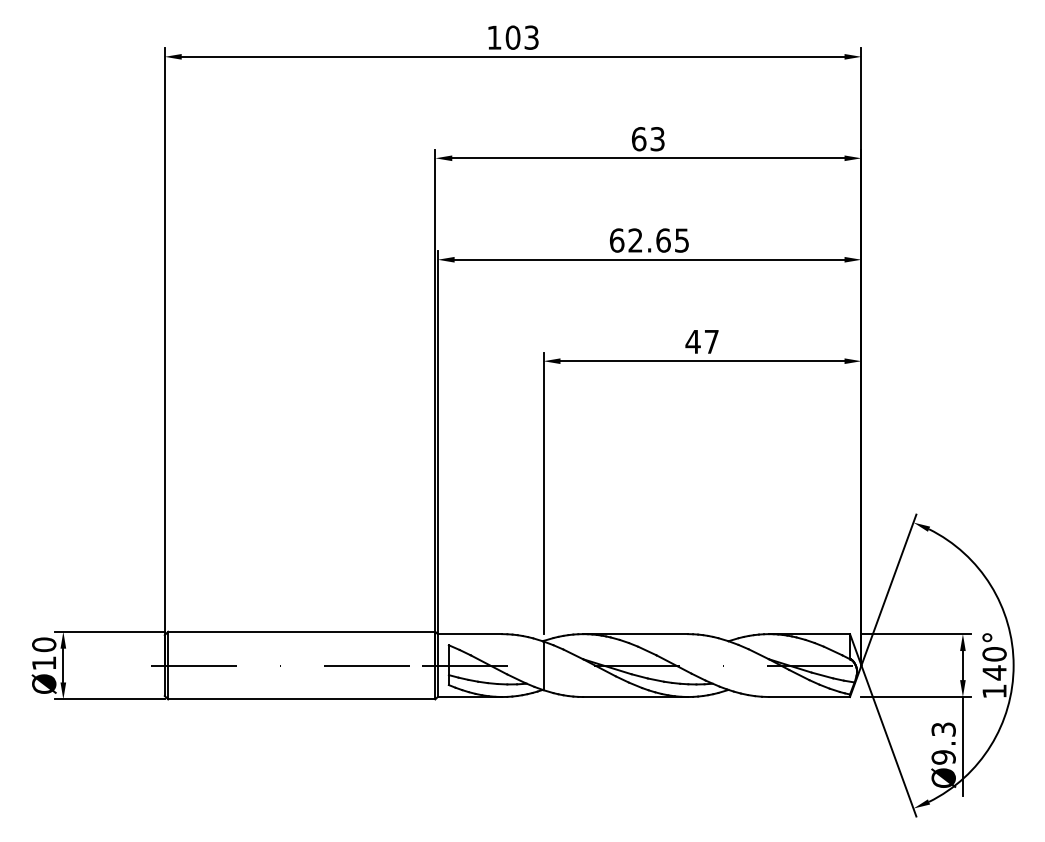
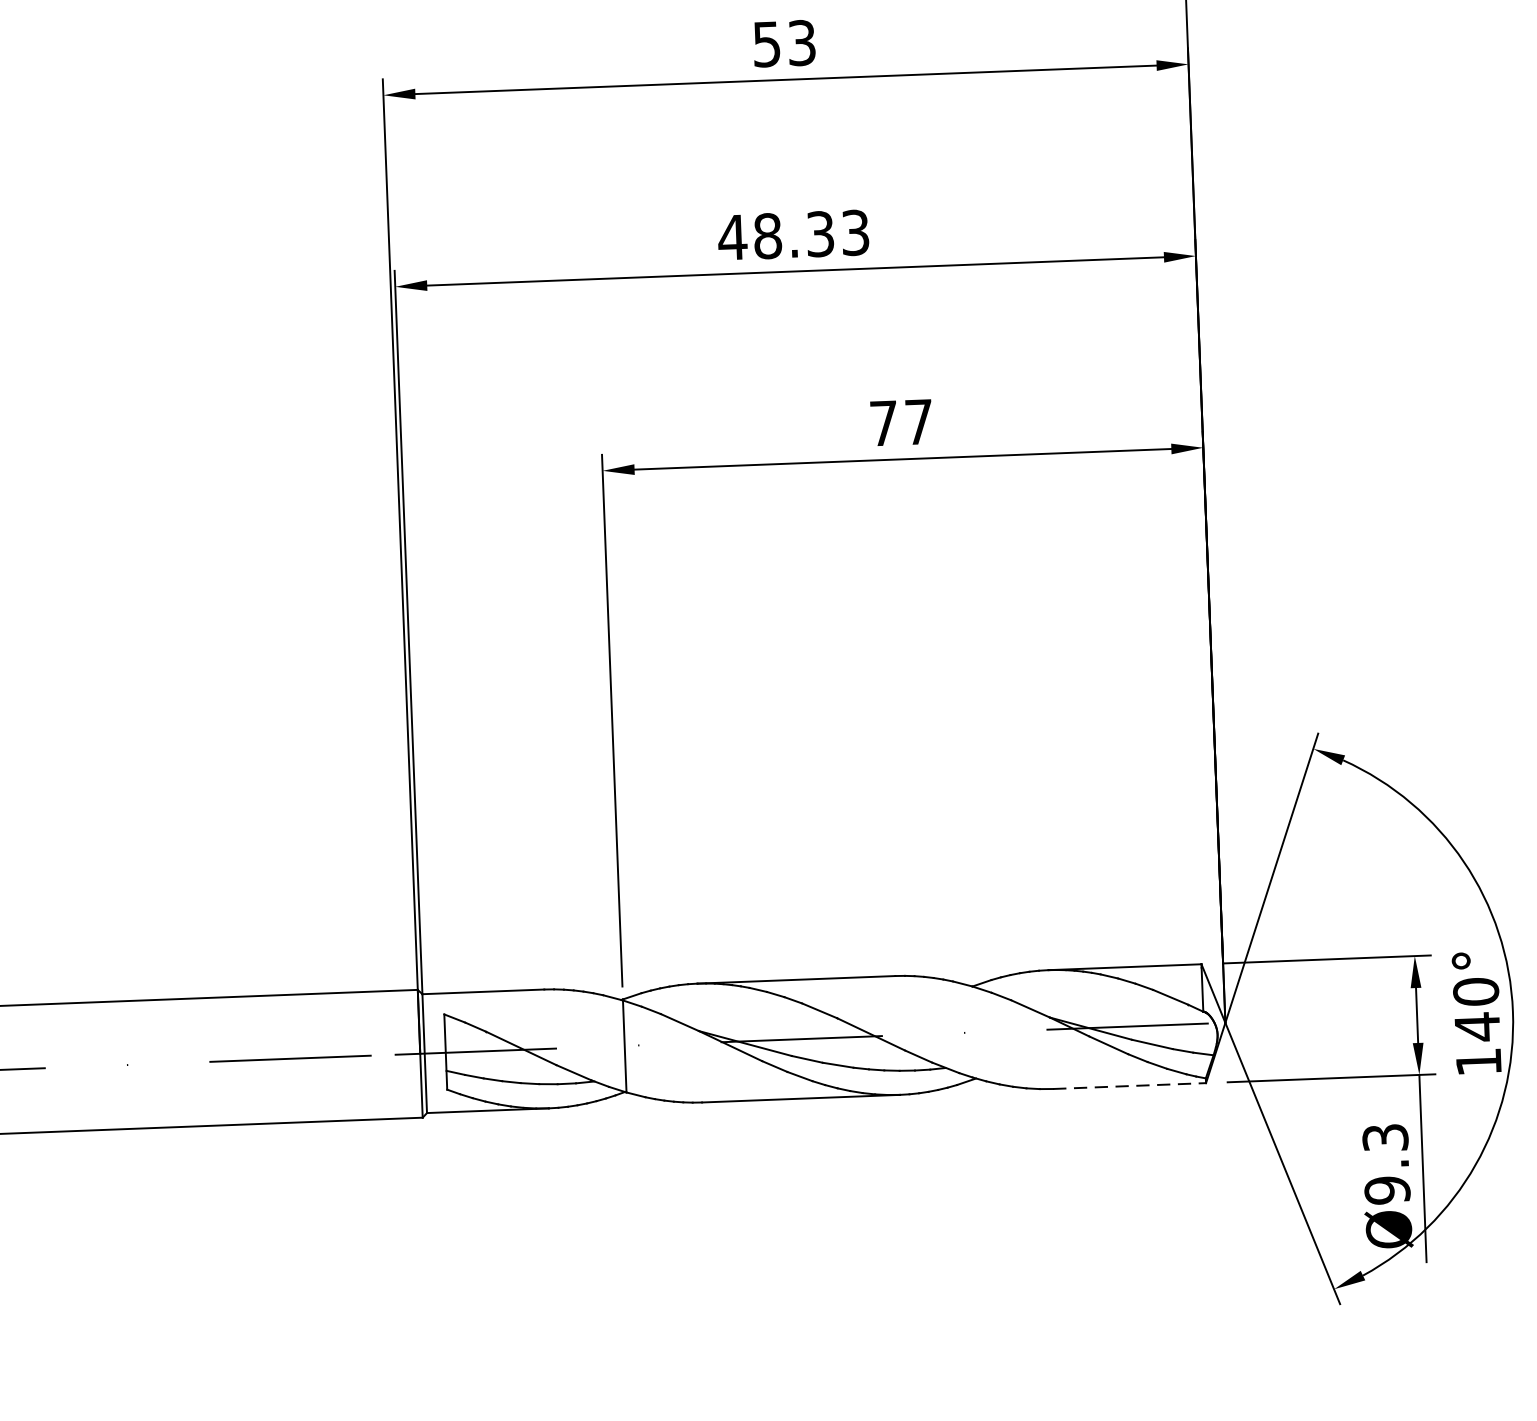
text: (638, 139) -> (765, 45), 63 -> 53
text: (648, 240) -> (792, 235), 62.65 -> 48.33
text: (692, 341) -> (882, 422), 47 -> 77
line: (810, 697) -> (1131, 1086), solid -> dashed

